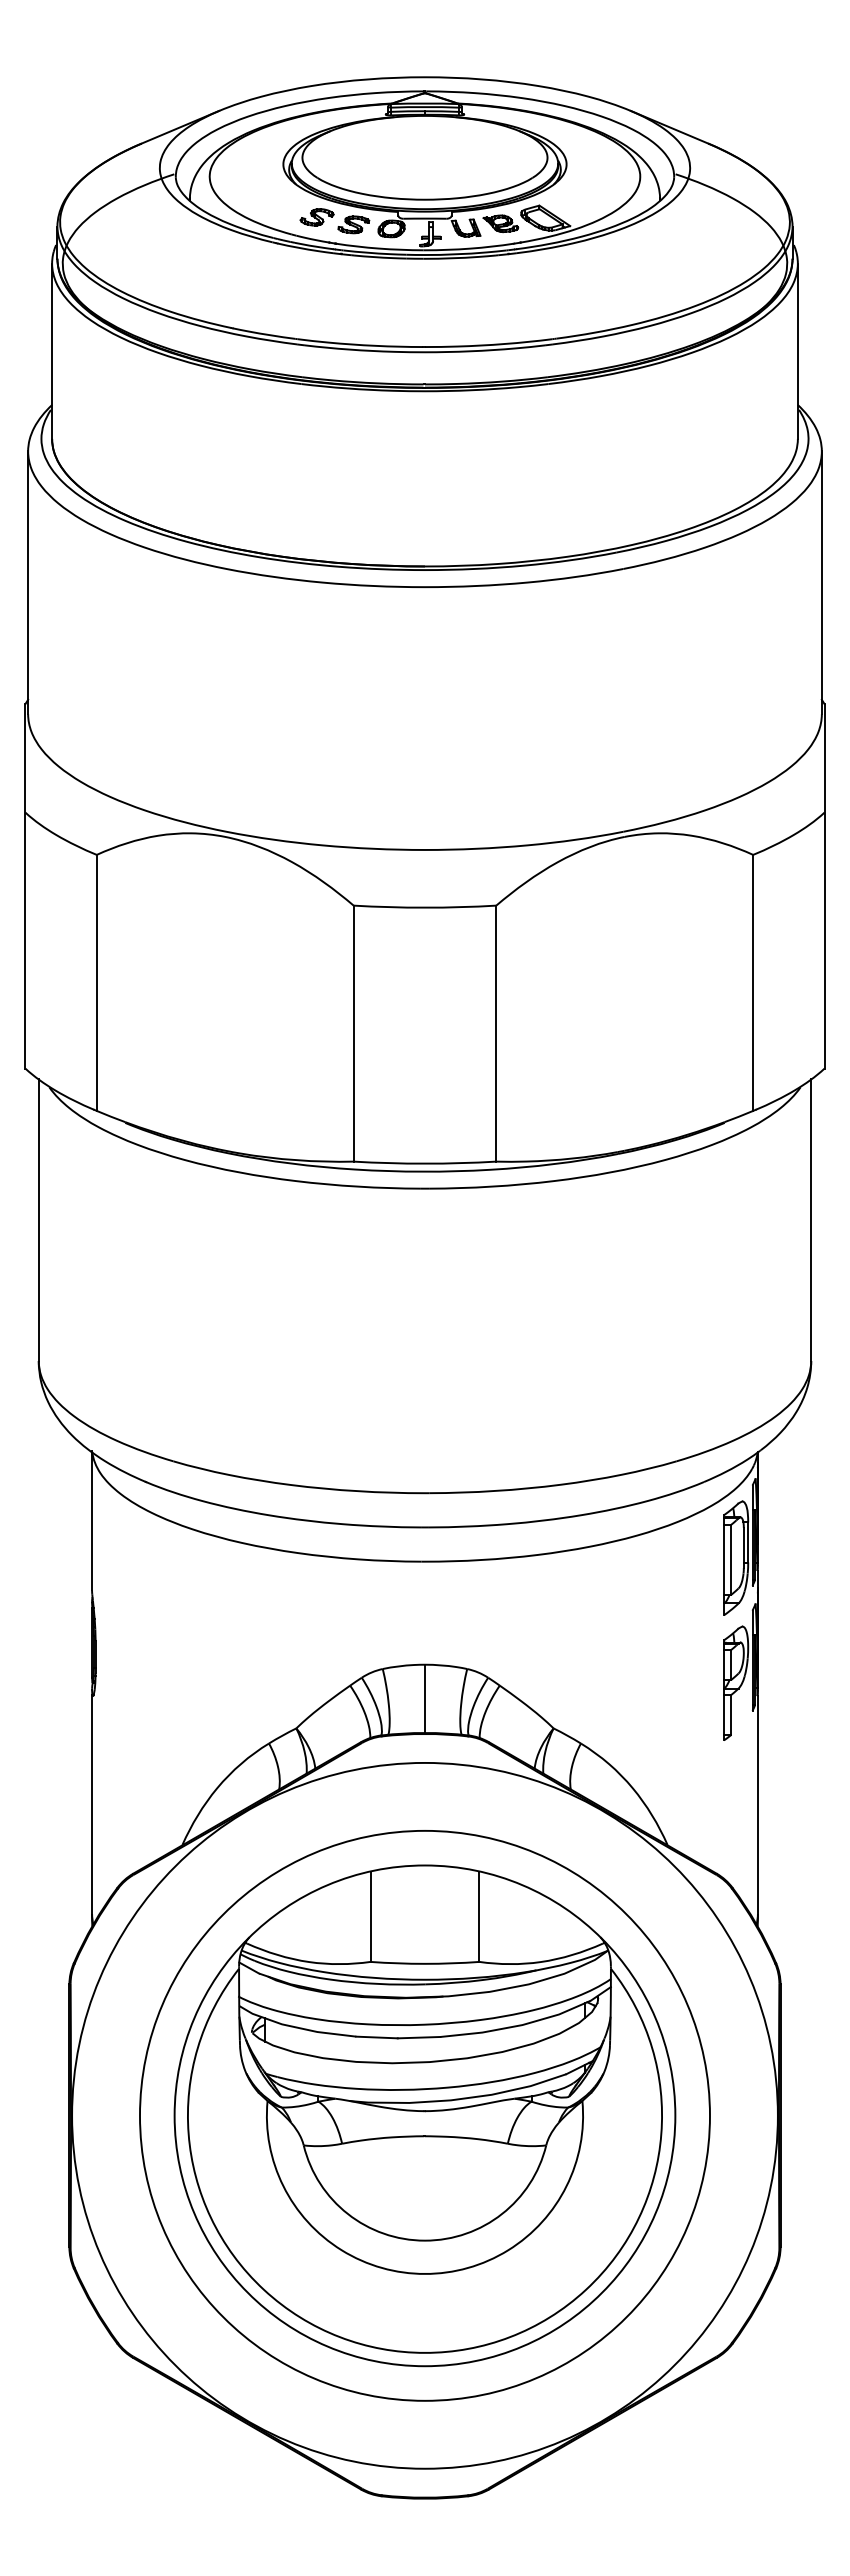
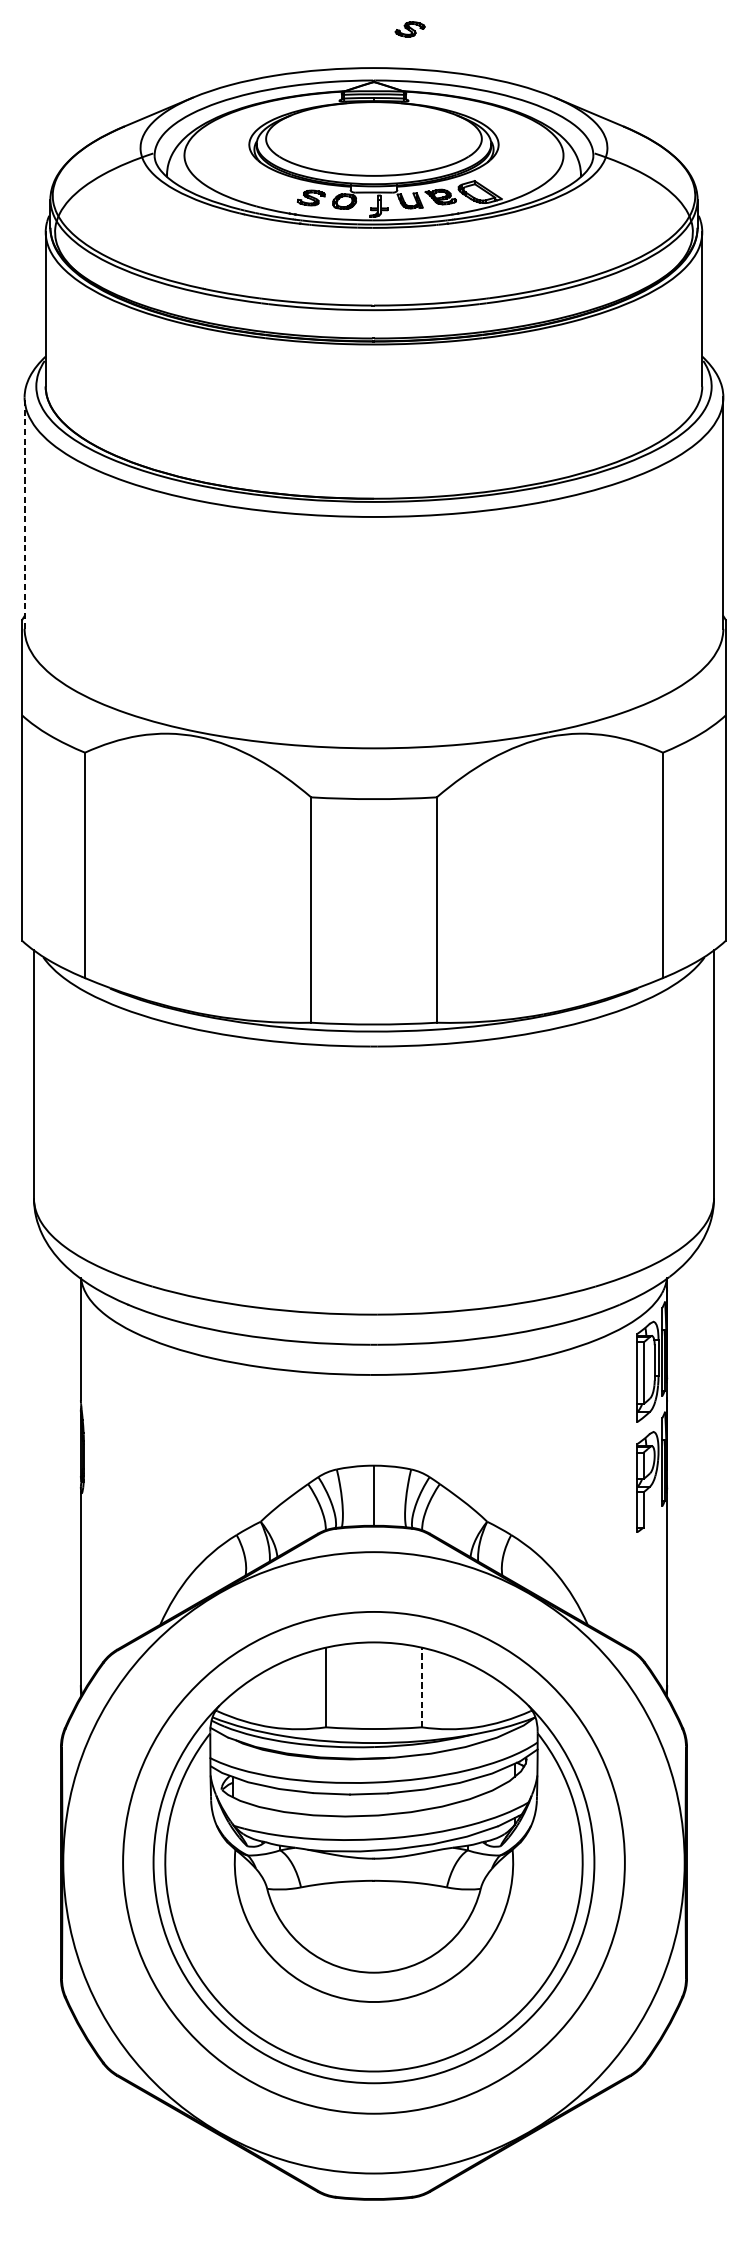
part: (316, 217) -> (409, 29), moved
line: (28, 582) -> (24, 512), solid -> dashed
line: (479, 1916) -> (421, 1687), solid -> dashed

